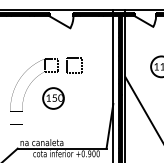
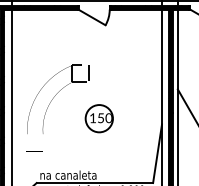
part: (74, 58) -> (111, 64), removed
part: (53, 98) -> (99, 118), moved

